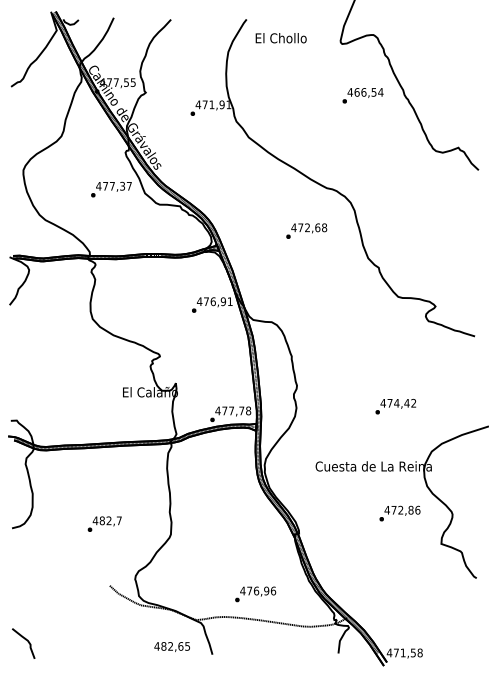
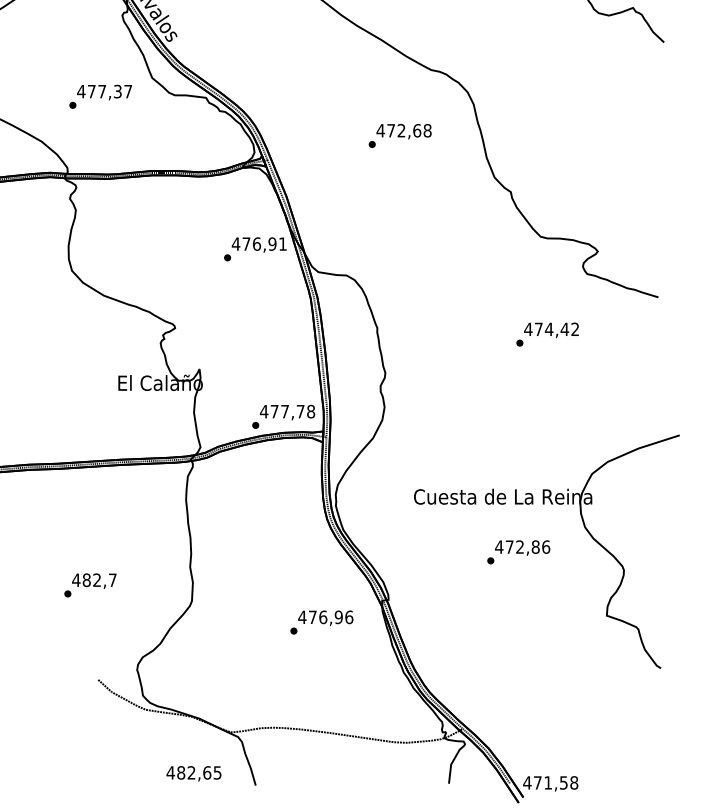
text: (111, 189) -> (100, 96), moved
text: (395, 406) -> (547, 334), moved
text: (399, 513) -> (518, 552), moved
text: (255, 594) -> (321, 622), moved

